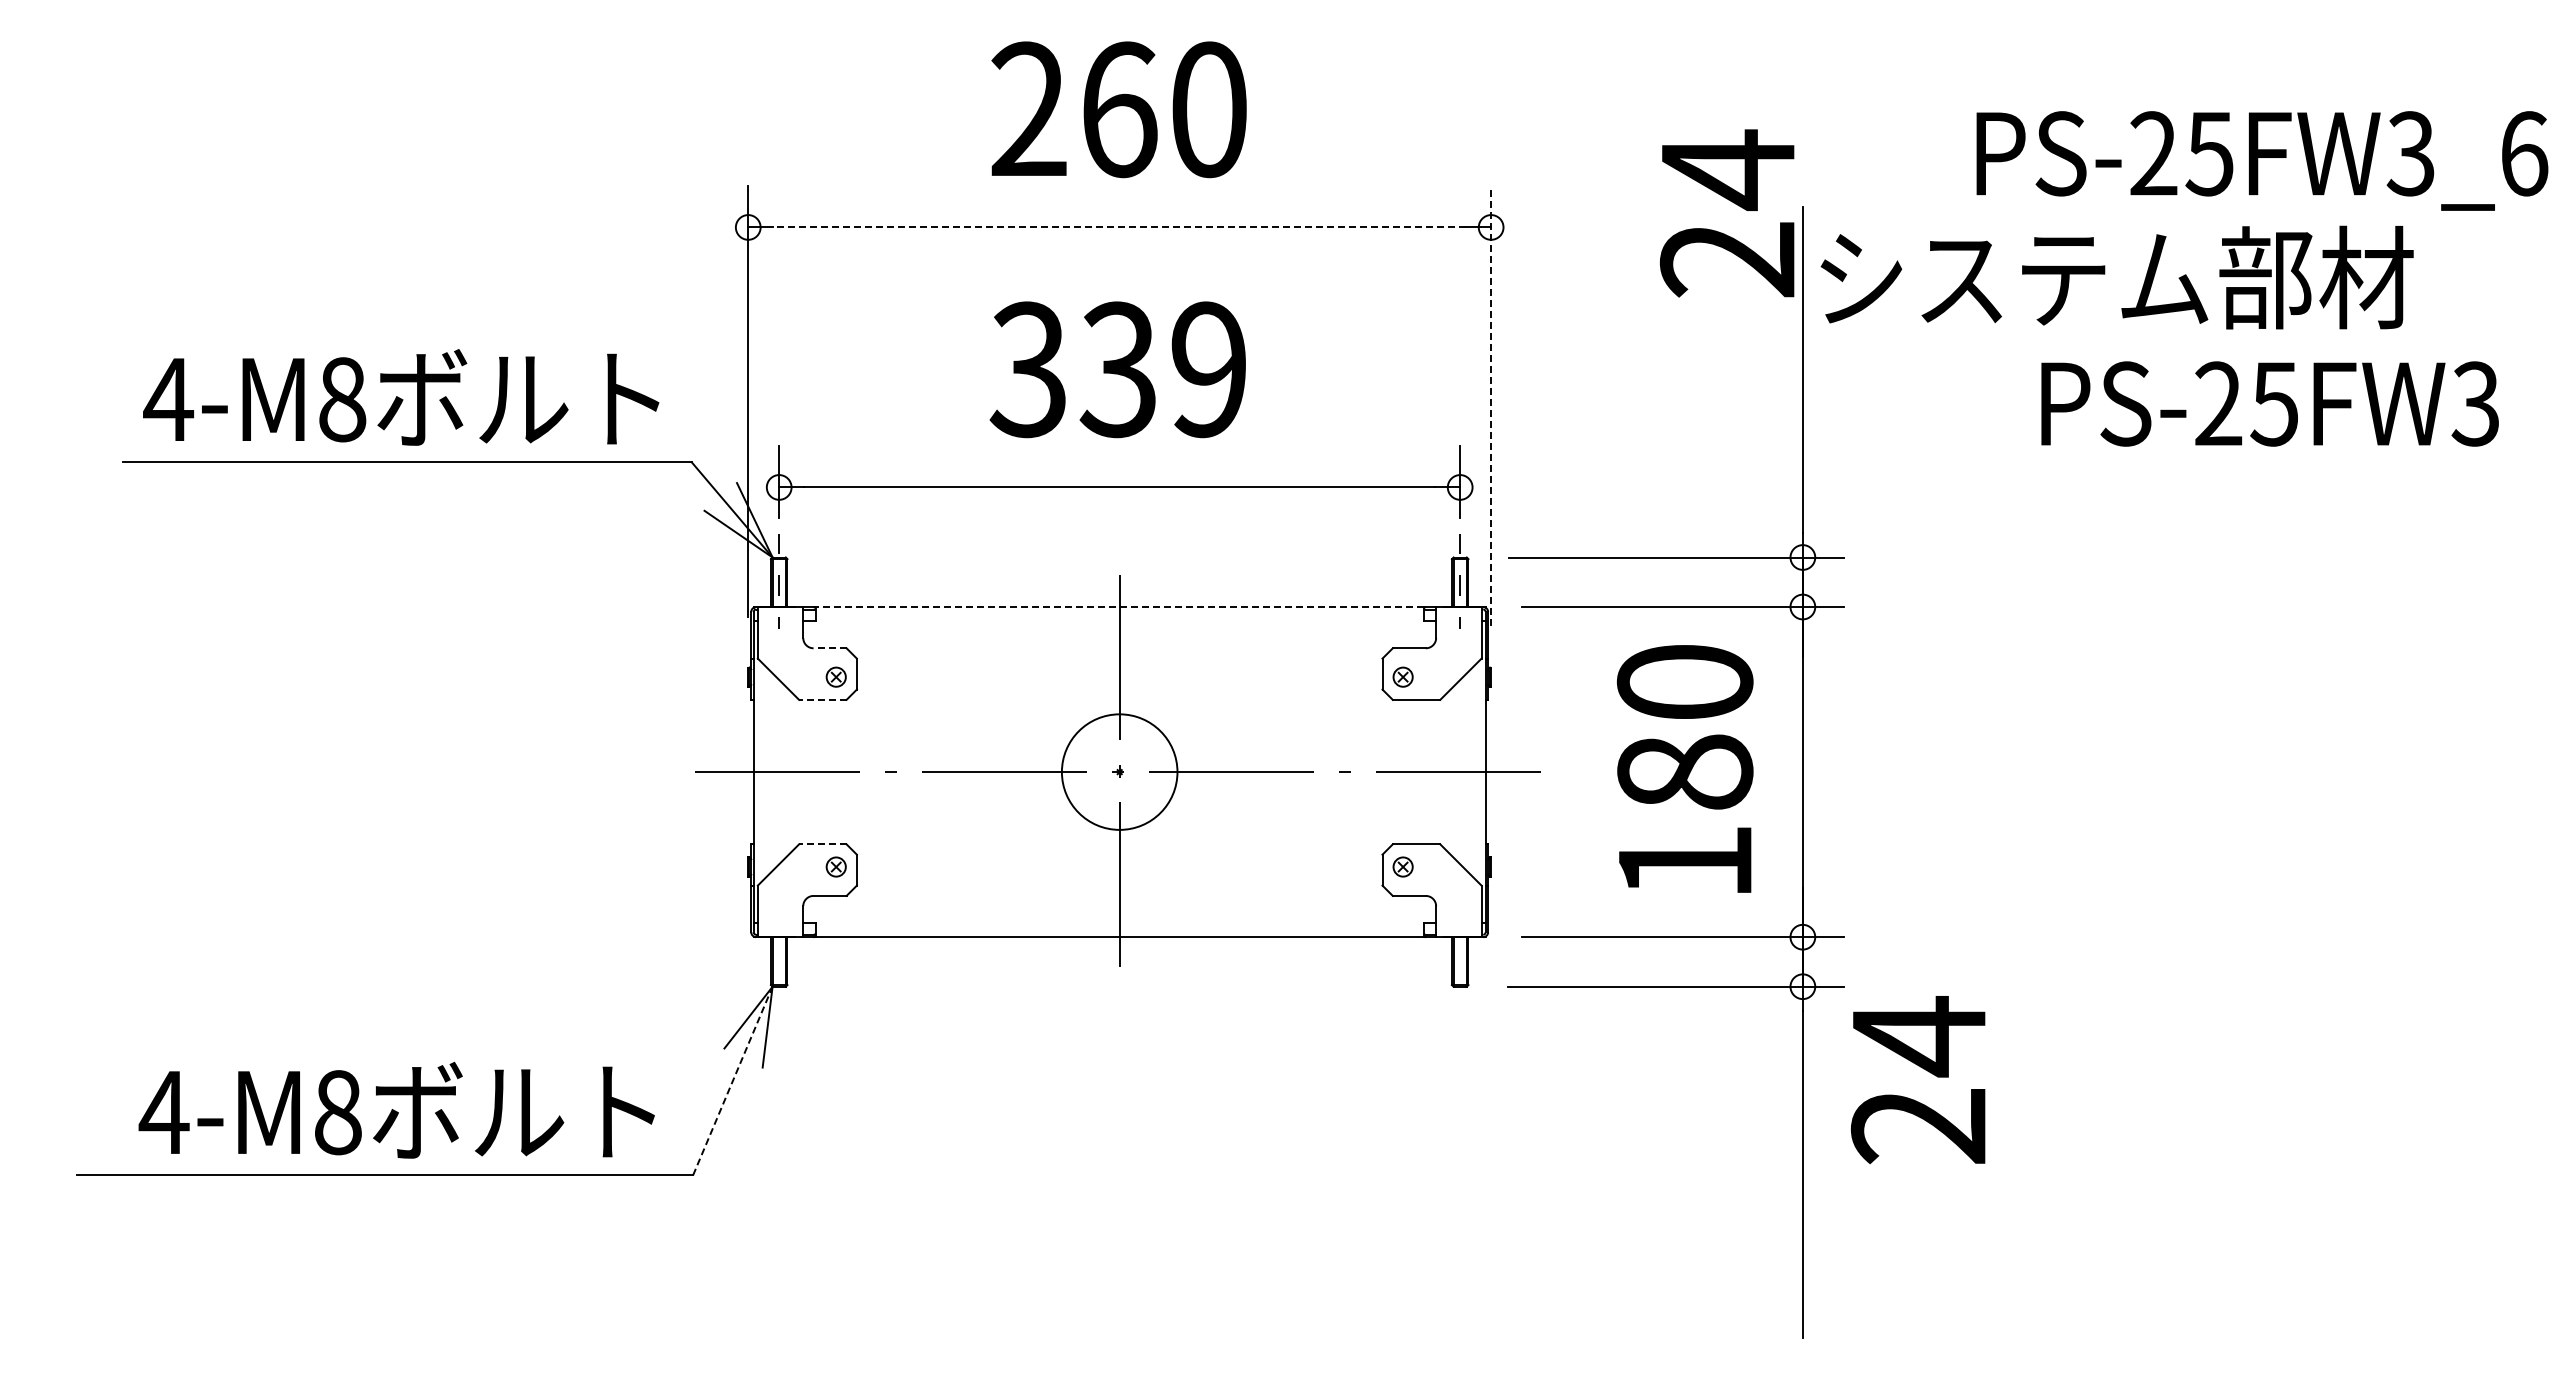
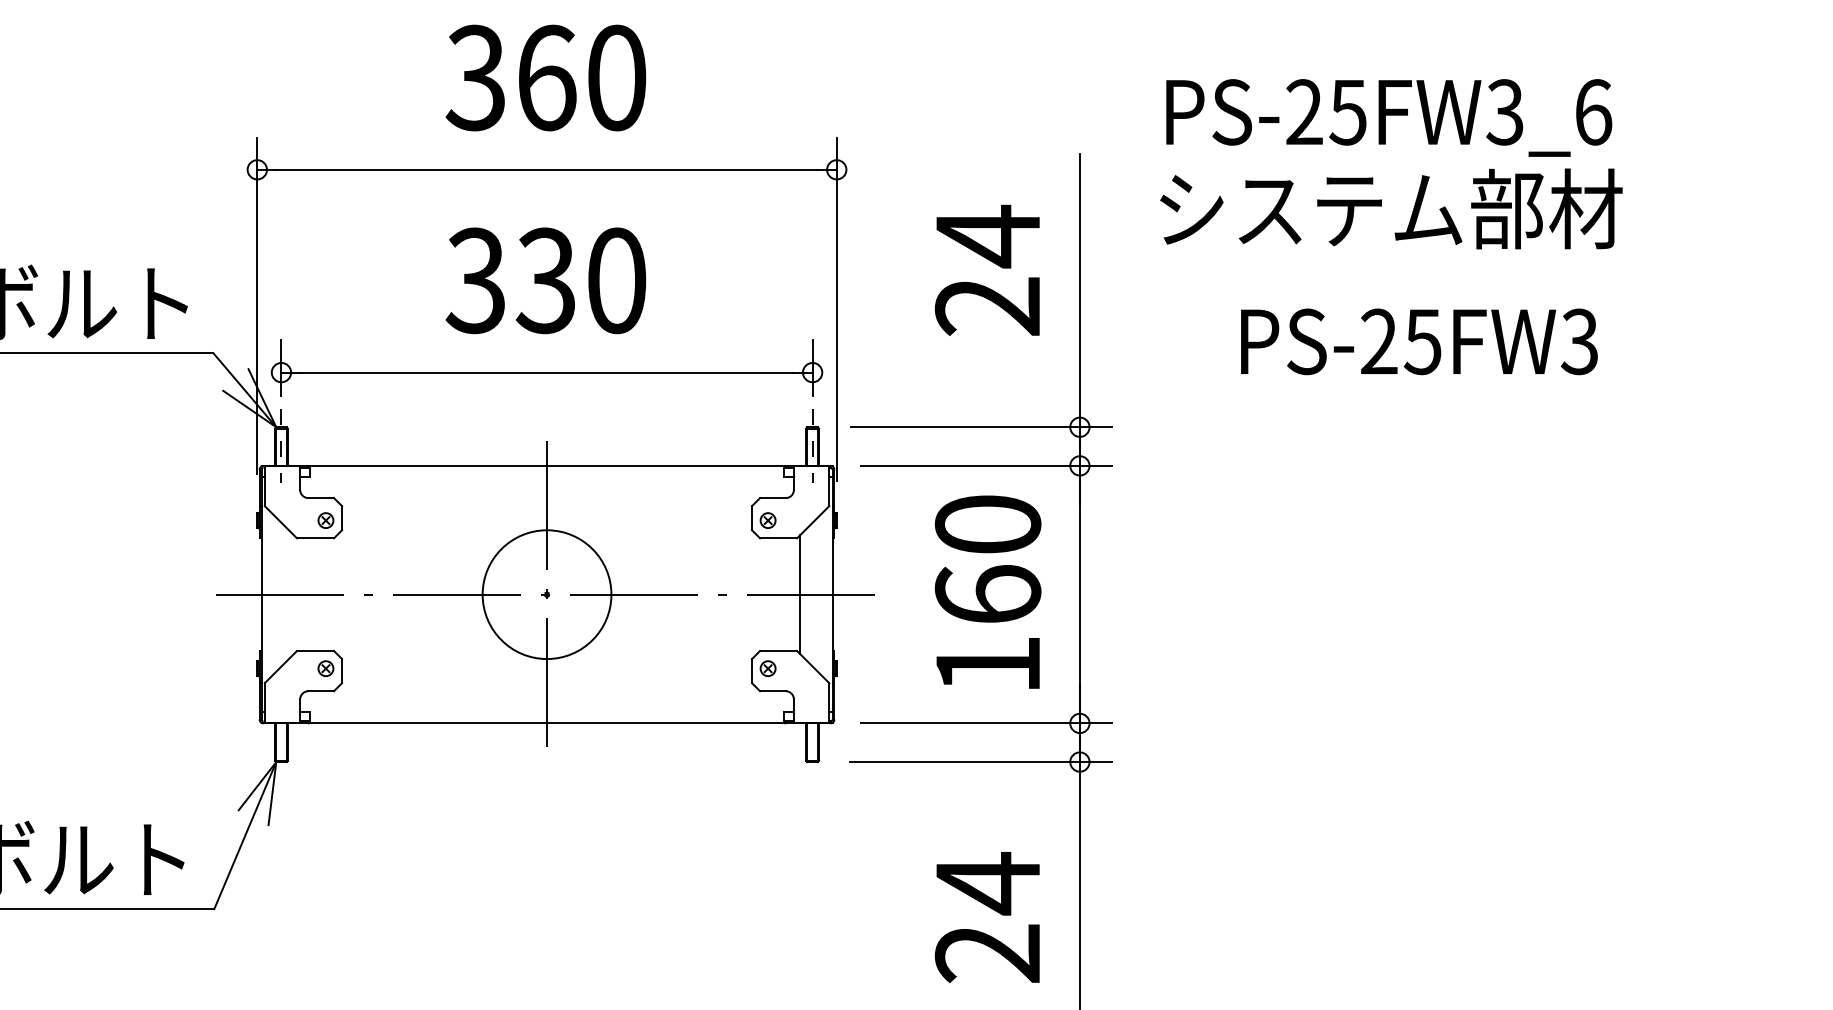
text: (1027, 109) -> (475, 77), 260 -> 360
text: (2262, 160) -> (1389, 117), moved
text: (1727, 213) -> (987, 270), moved
line: (1119, 227) -> (546, 169), dashed -> solid
text: (2116, 277) -> (1390, 208), moved
text: (1208, 369) -> (616, 280), 339 -> 330
text: (2269, 403) -> (1418, 341), moved
line: (1491, 405) -> (837, 308), dashed -> solid
line: (1117, 607) -> (545, 466), dashed -> solid
line: (830, 648) -> (321, 498), dashed -> solid
line: (822, 699) -> (315, 538), dashed -> solid
circle: (1119, 771) -> (546, 594), size x1.43
line: (1444, 771) -> (800, 594), added
text: (1684, 771) -> (987, 594), 180 -> 160
line: (822, 844) -> (315, 651), dashed -> solid
line: (733, 1080) -> (245, 835), dashed -> solid
text: (1918, 1080) -> (987, 917), moved

